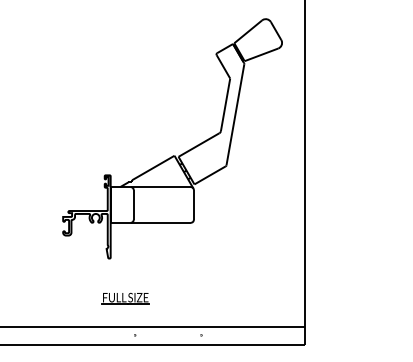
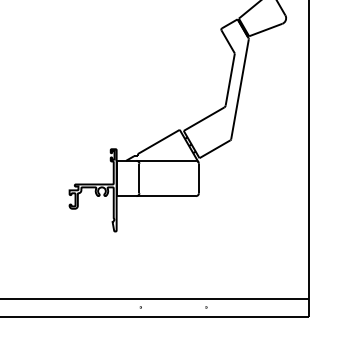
part: (125, 298) -> (131, 271), removed

